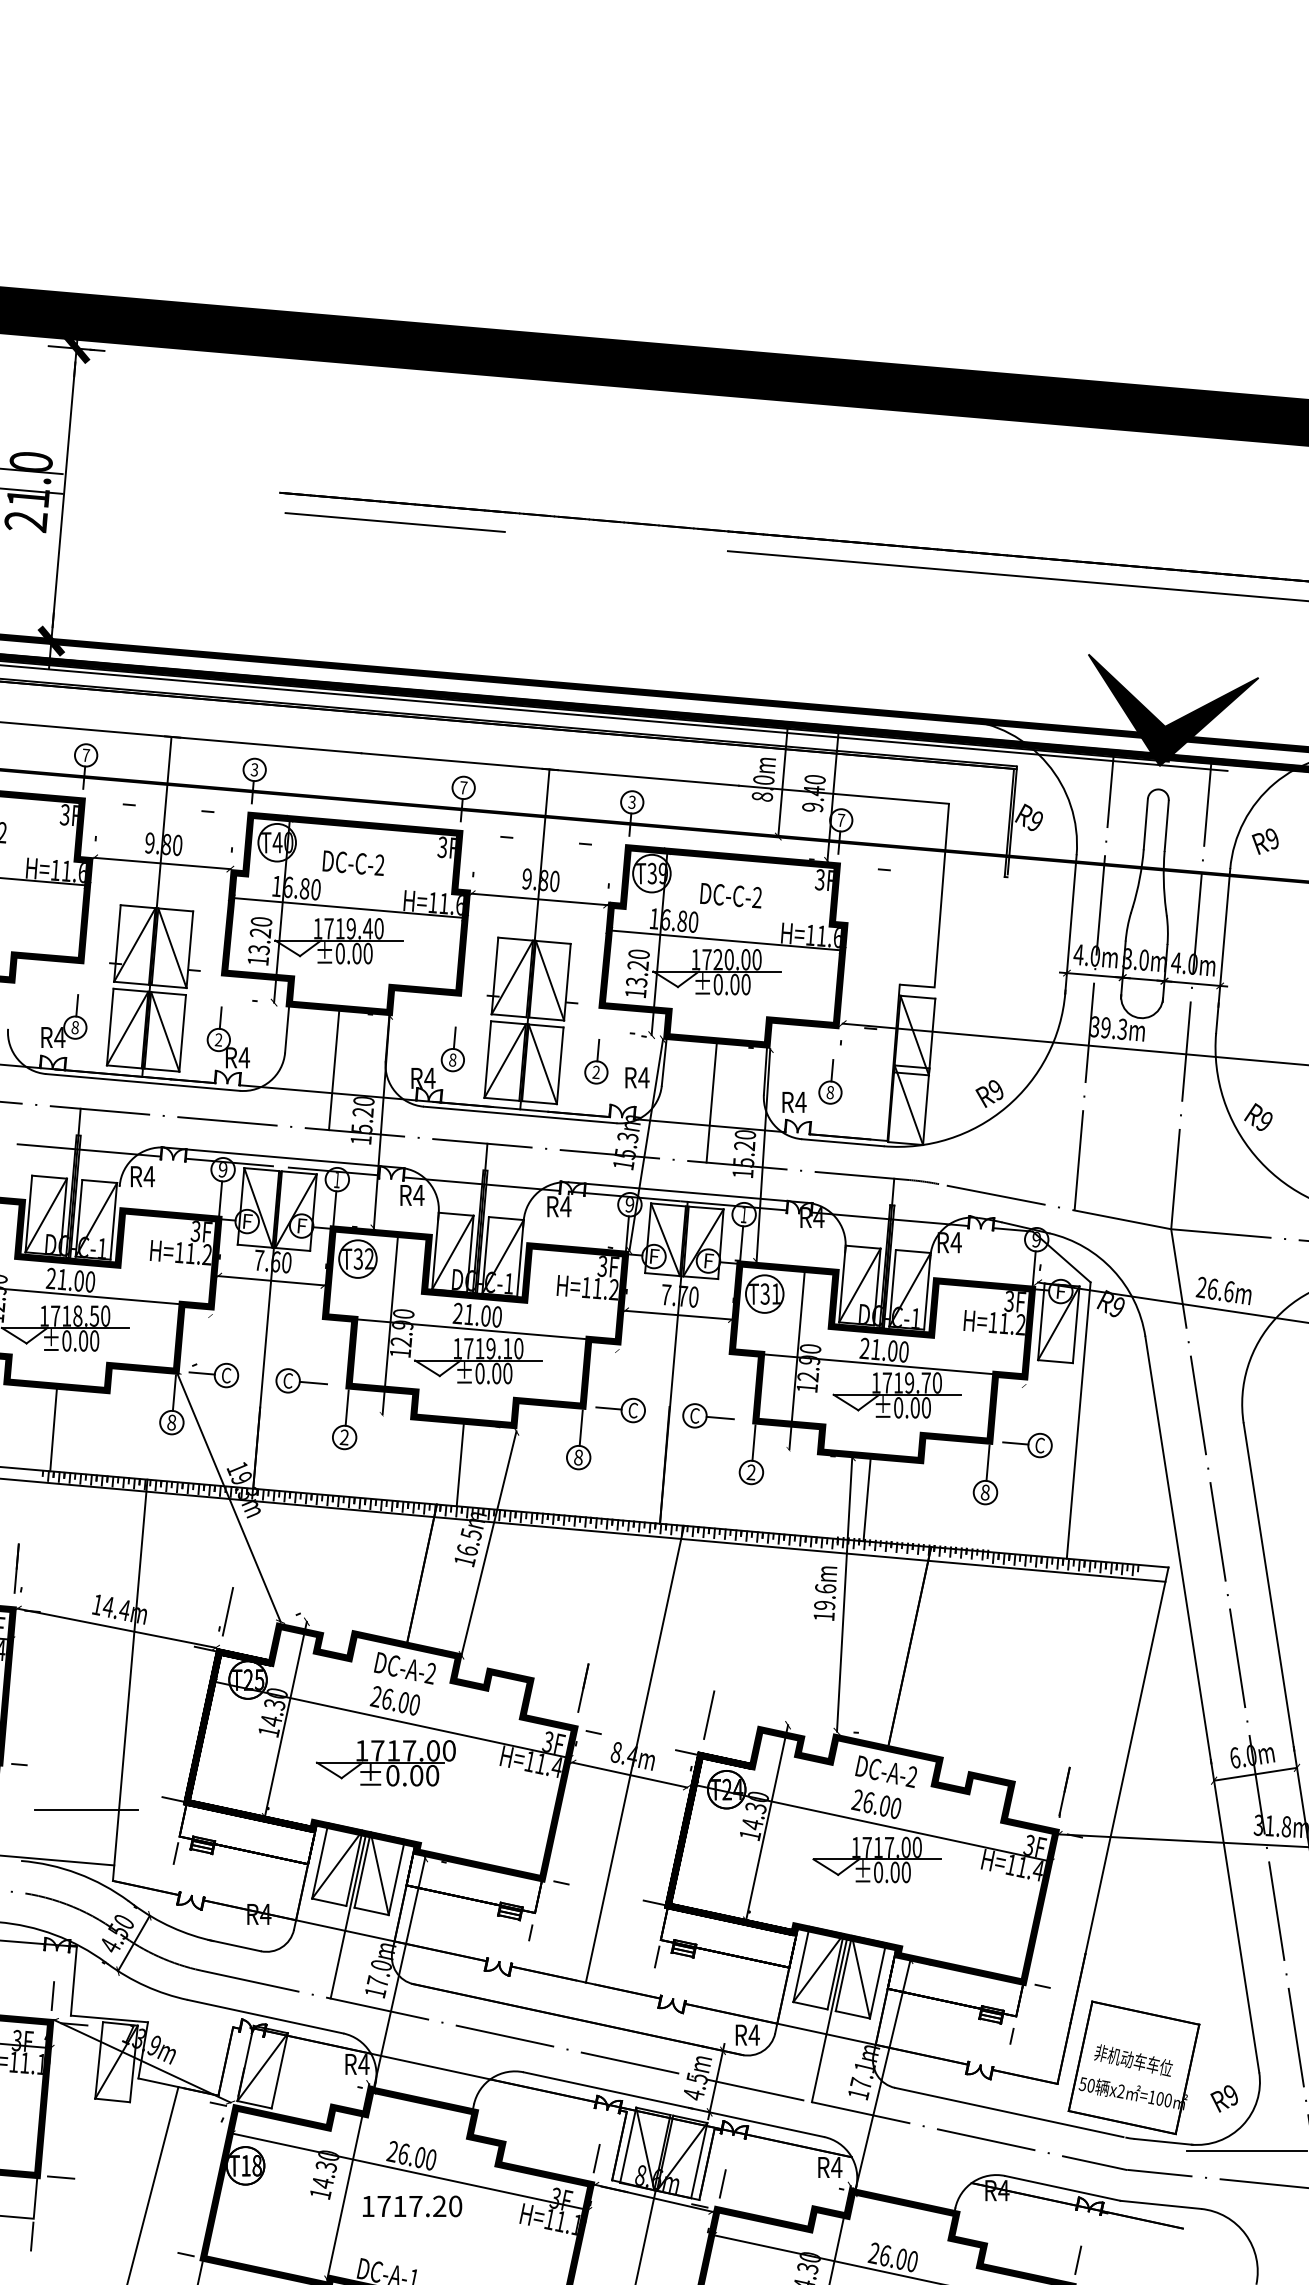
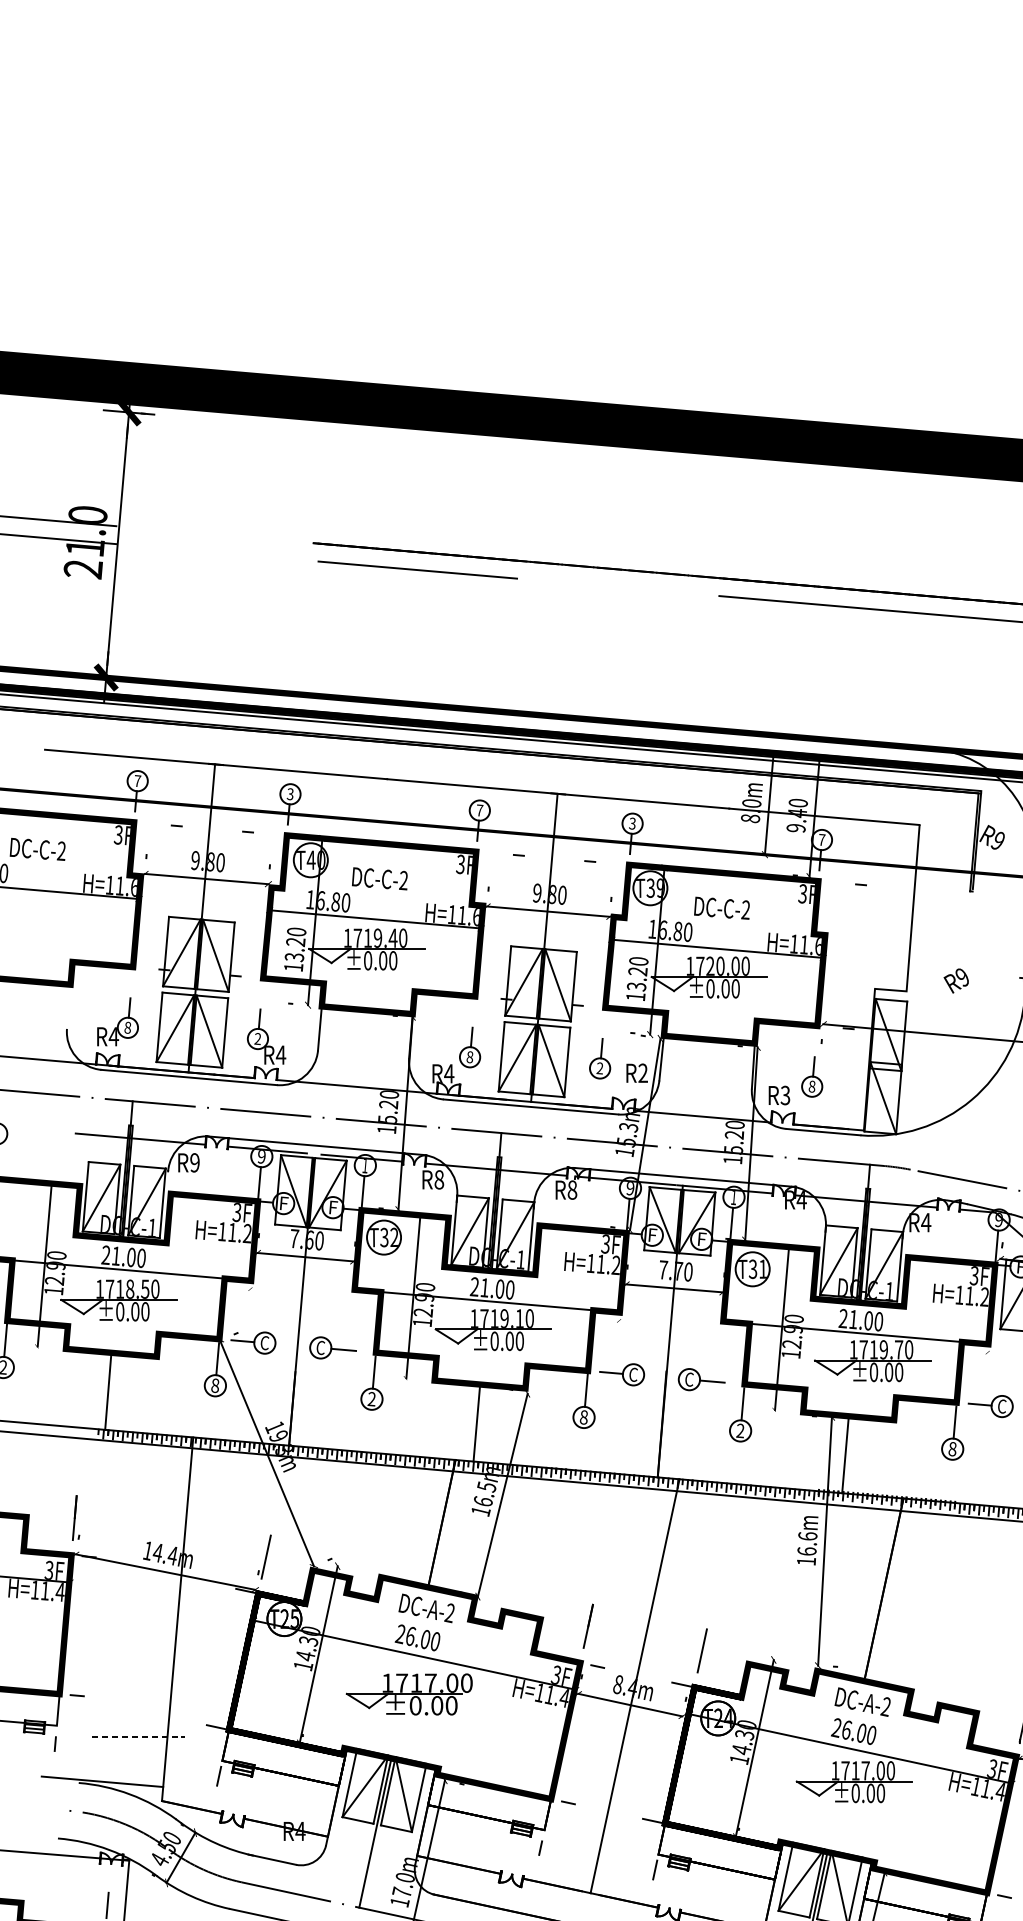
line: (334, 1069) -> (362, 1065), removed
text: (643, 1077) -> (642, 1073), R4 -> R2
text: (989, 1093) -> (956, 980), moved
line: (711, 1102) -> (704, 1095), removed
text: (800, 1102) -> (785, 1095), R4 -> R3
text: (149, 1176) -> (195, 1162), R4 -> R9
text: (418, 1195) -> (438, 1179), R4 -> R8
text: (565, 1206) -> (572, 1189), R4 -> R8
text: (824, 1605) -> (806, 1551), 19.6m -> 16.6m
line: (87, 1810) -> (138, 1737), solid -> dashed
line: (345, 1930) -> (372, 1846), removed

